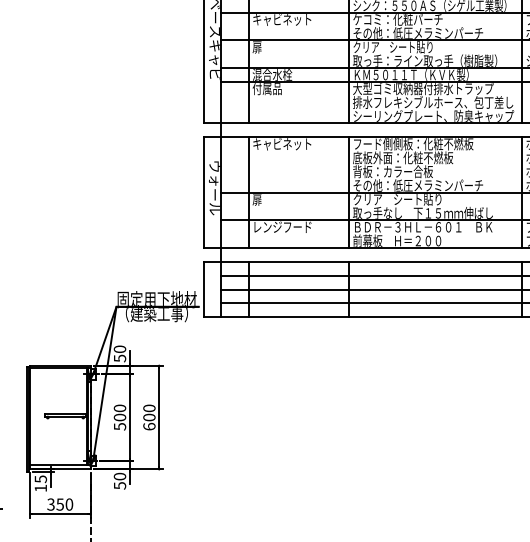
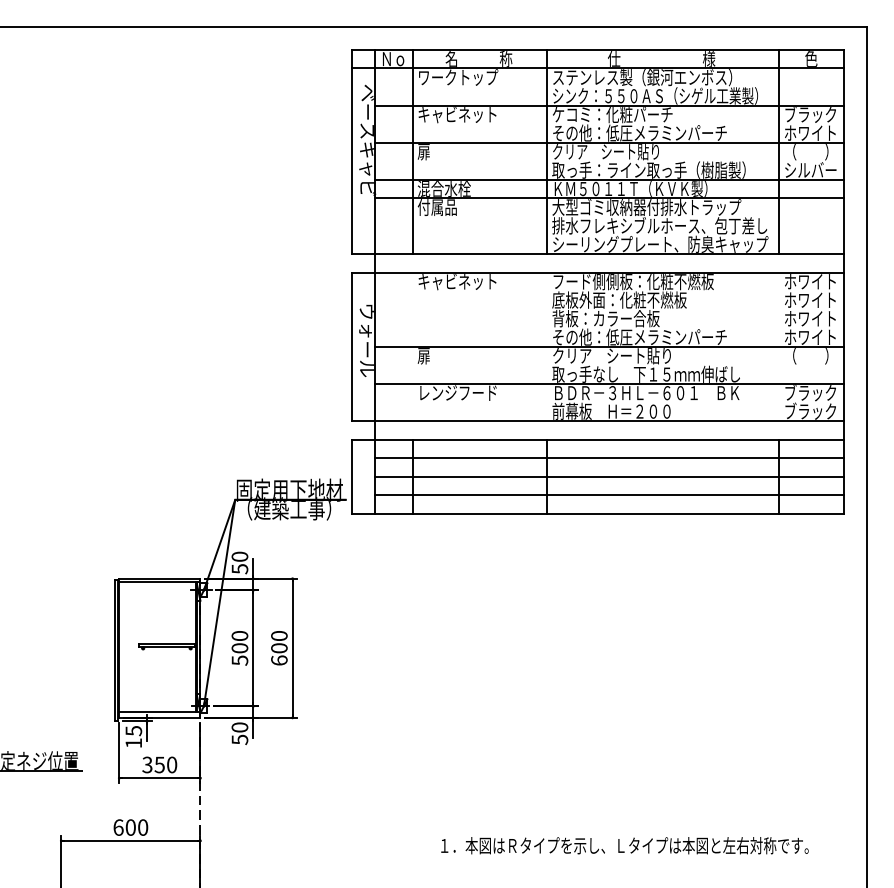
line: (248, 192) -> (412, 346), removed
line: (349, 192) -> (547, 346), removed
line: (522, 192) -> (779, 346), removed

